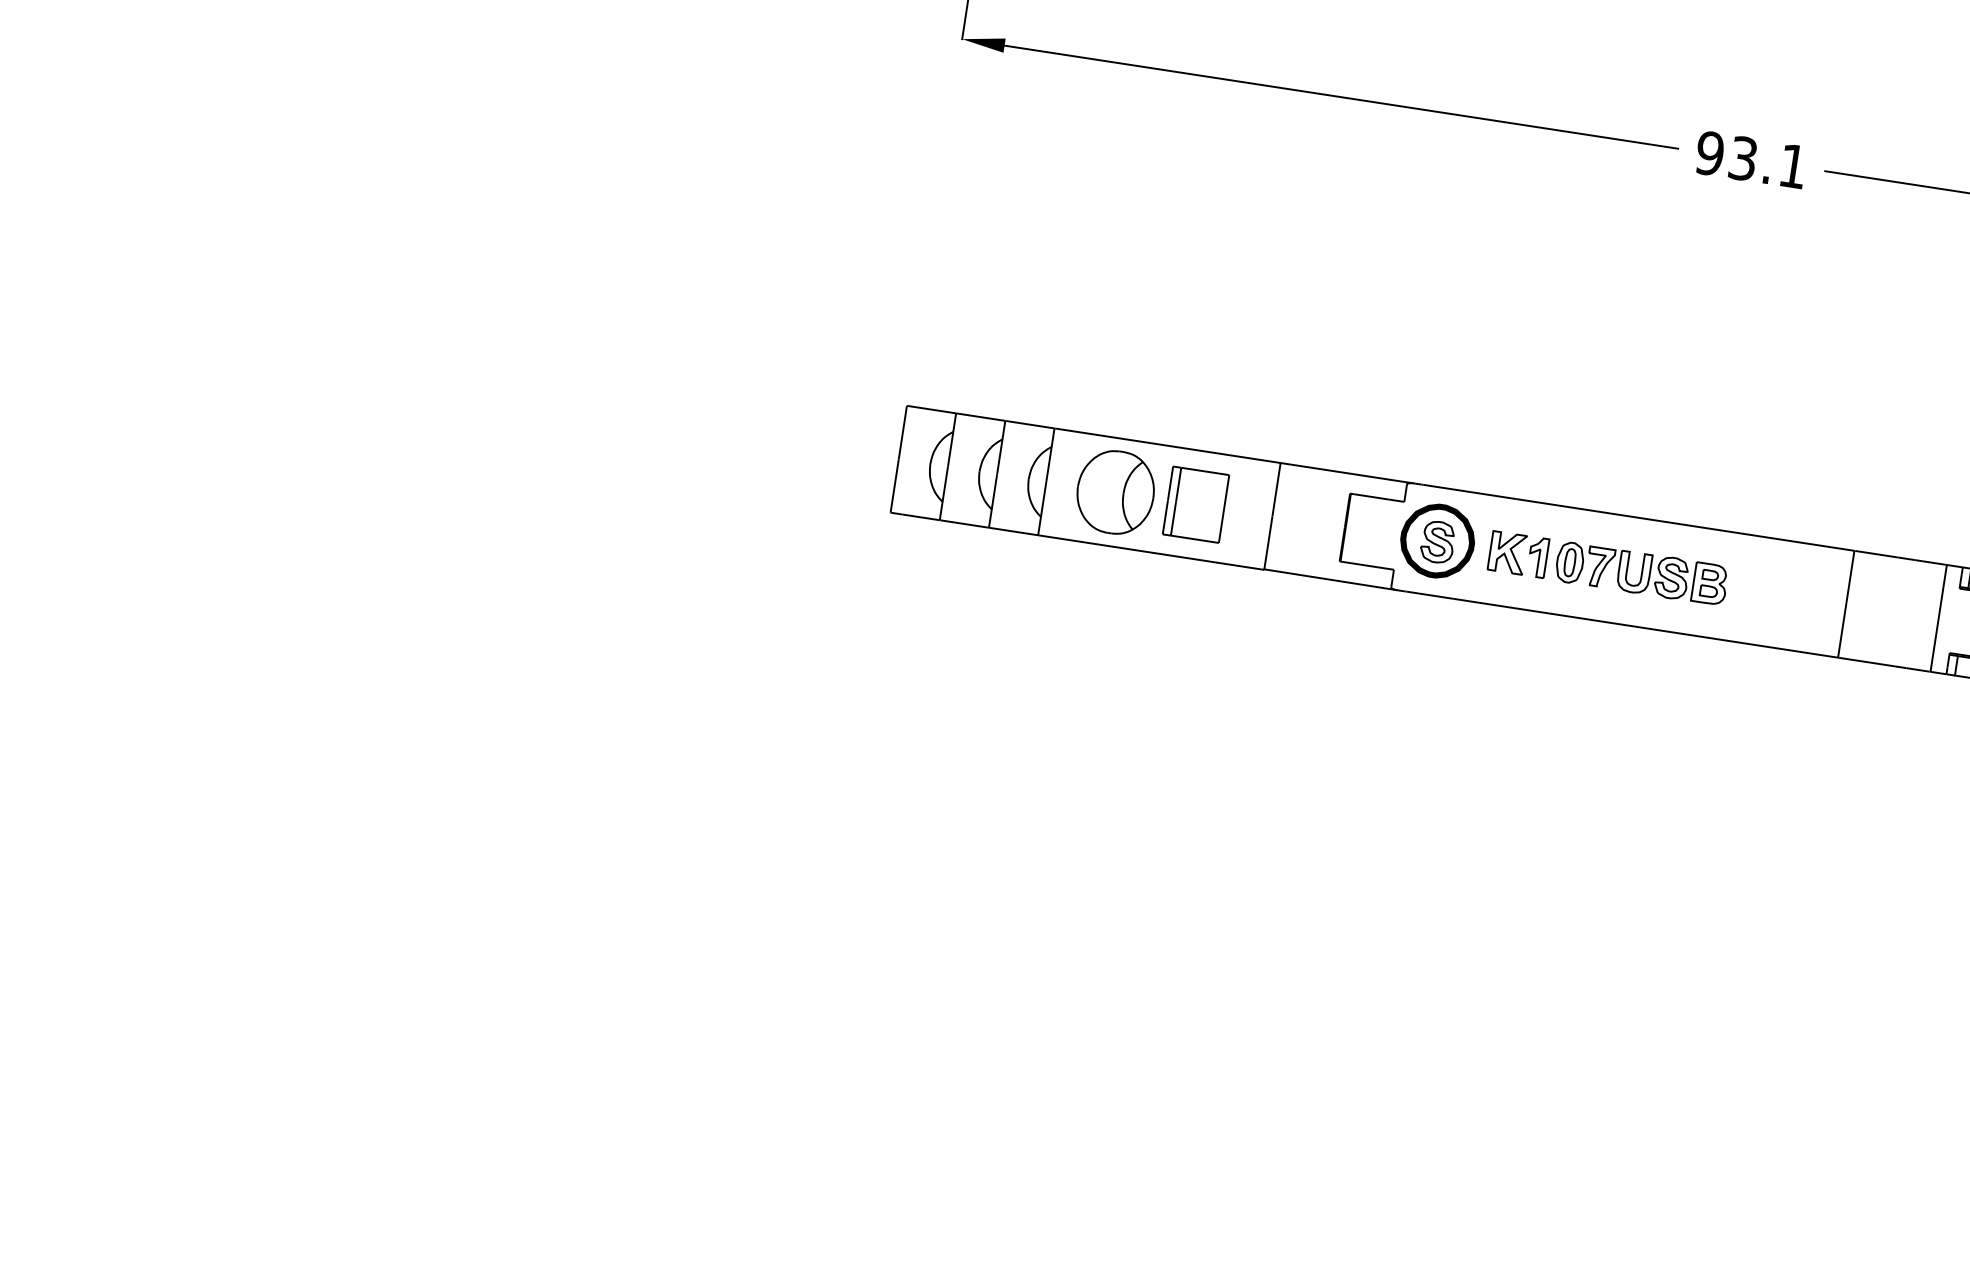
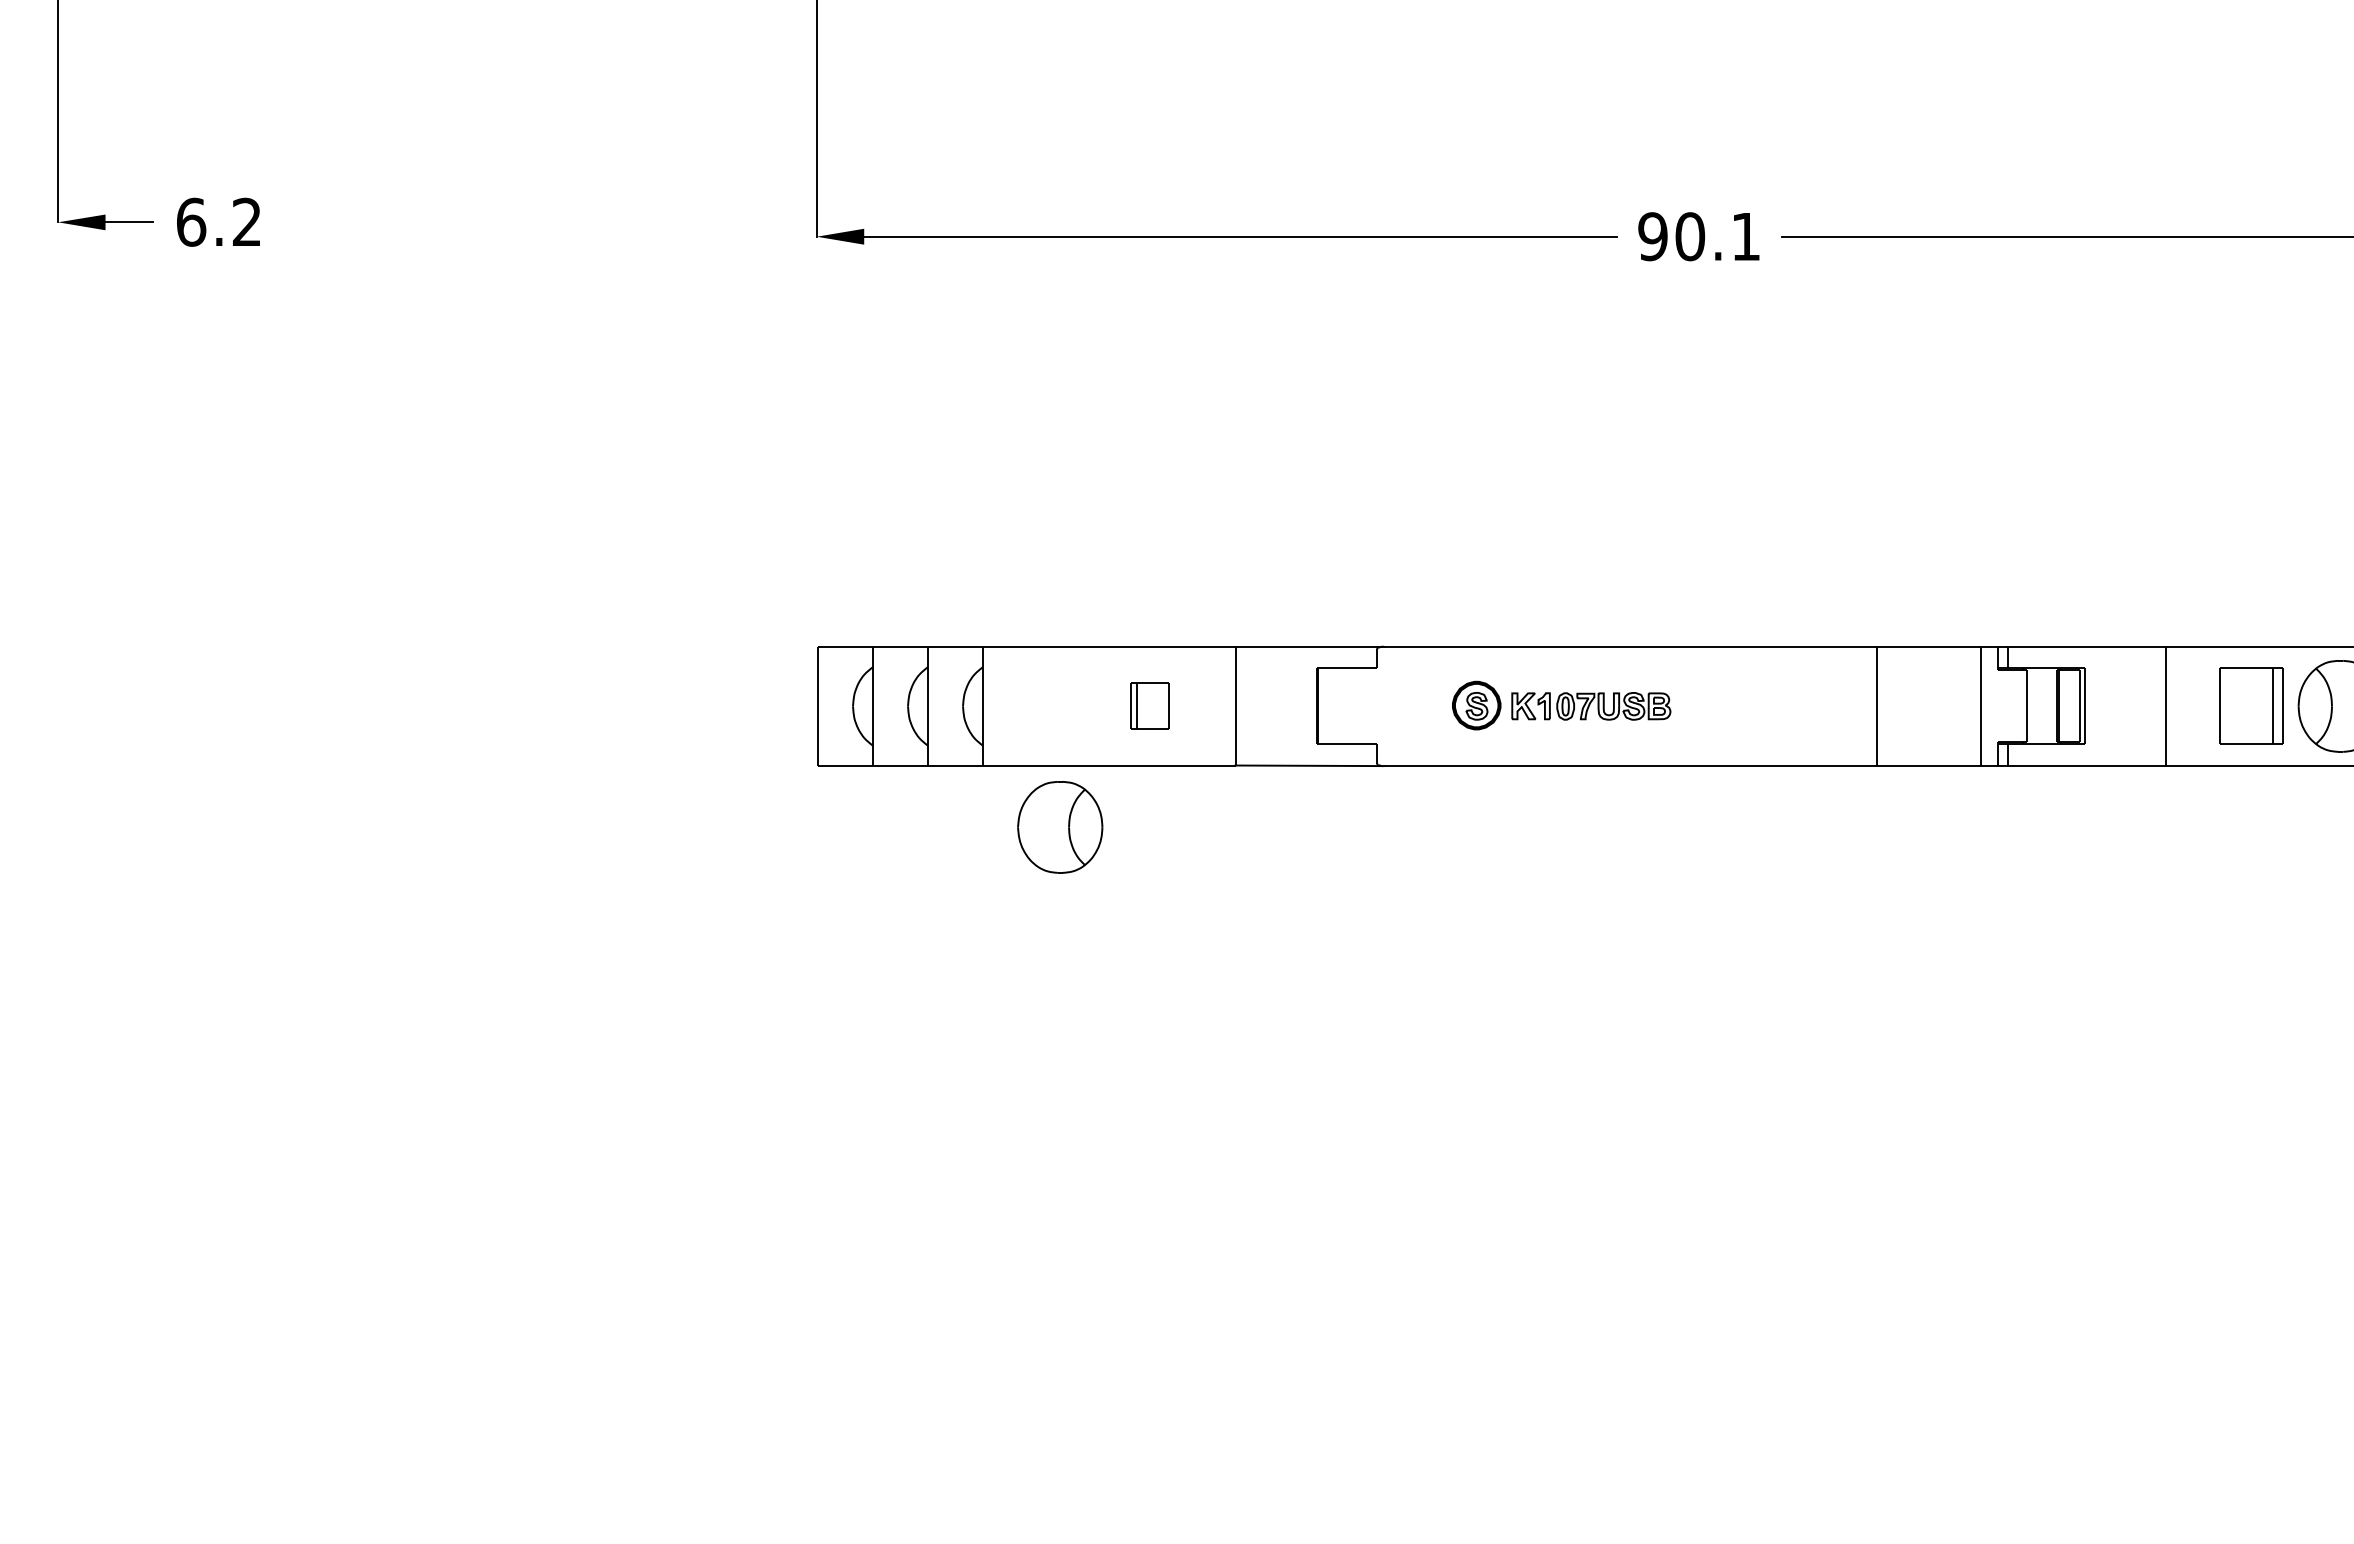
text: (1743, 158) -> (1690, 236), 93.1 -> 90.1
part: (1115, 492) -> (1060, 827), moved
part: (1196, 504) -> (1150, 705), size x0.6
part: (1564, 560) -> (1561, 705), size x0.6

